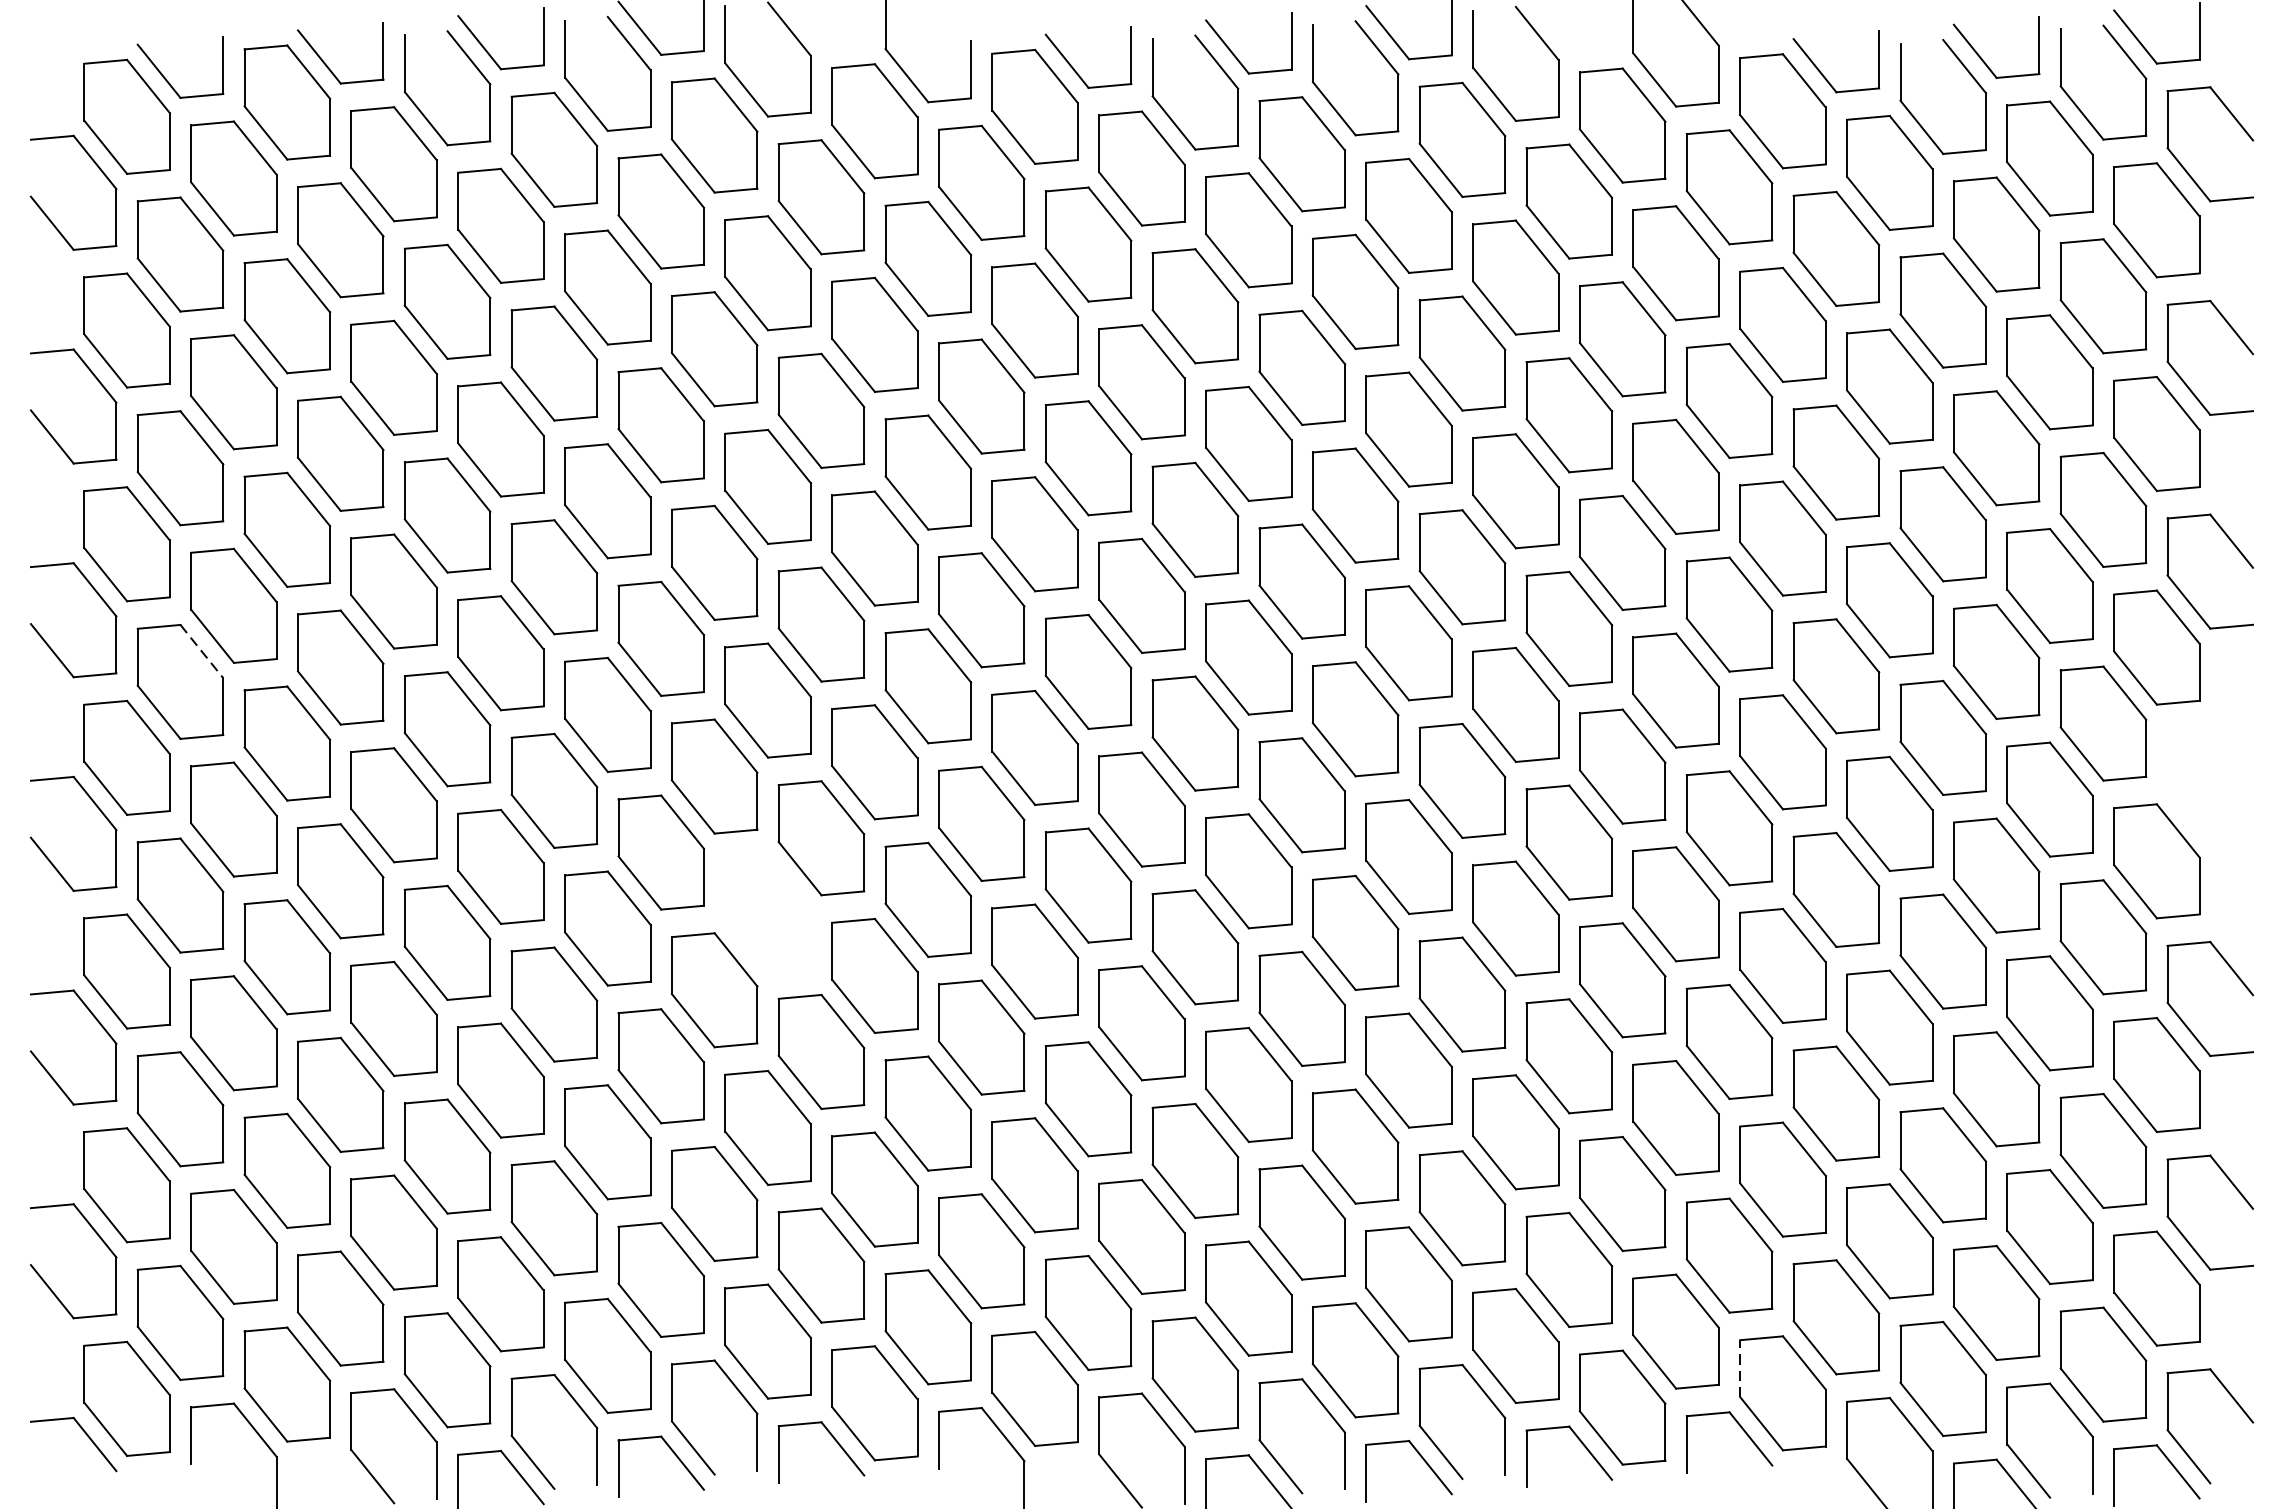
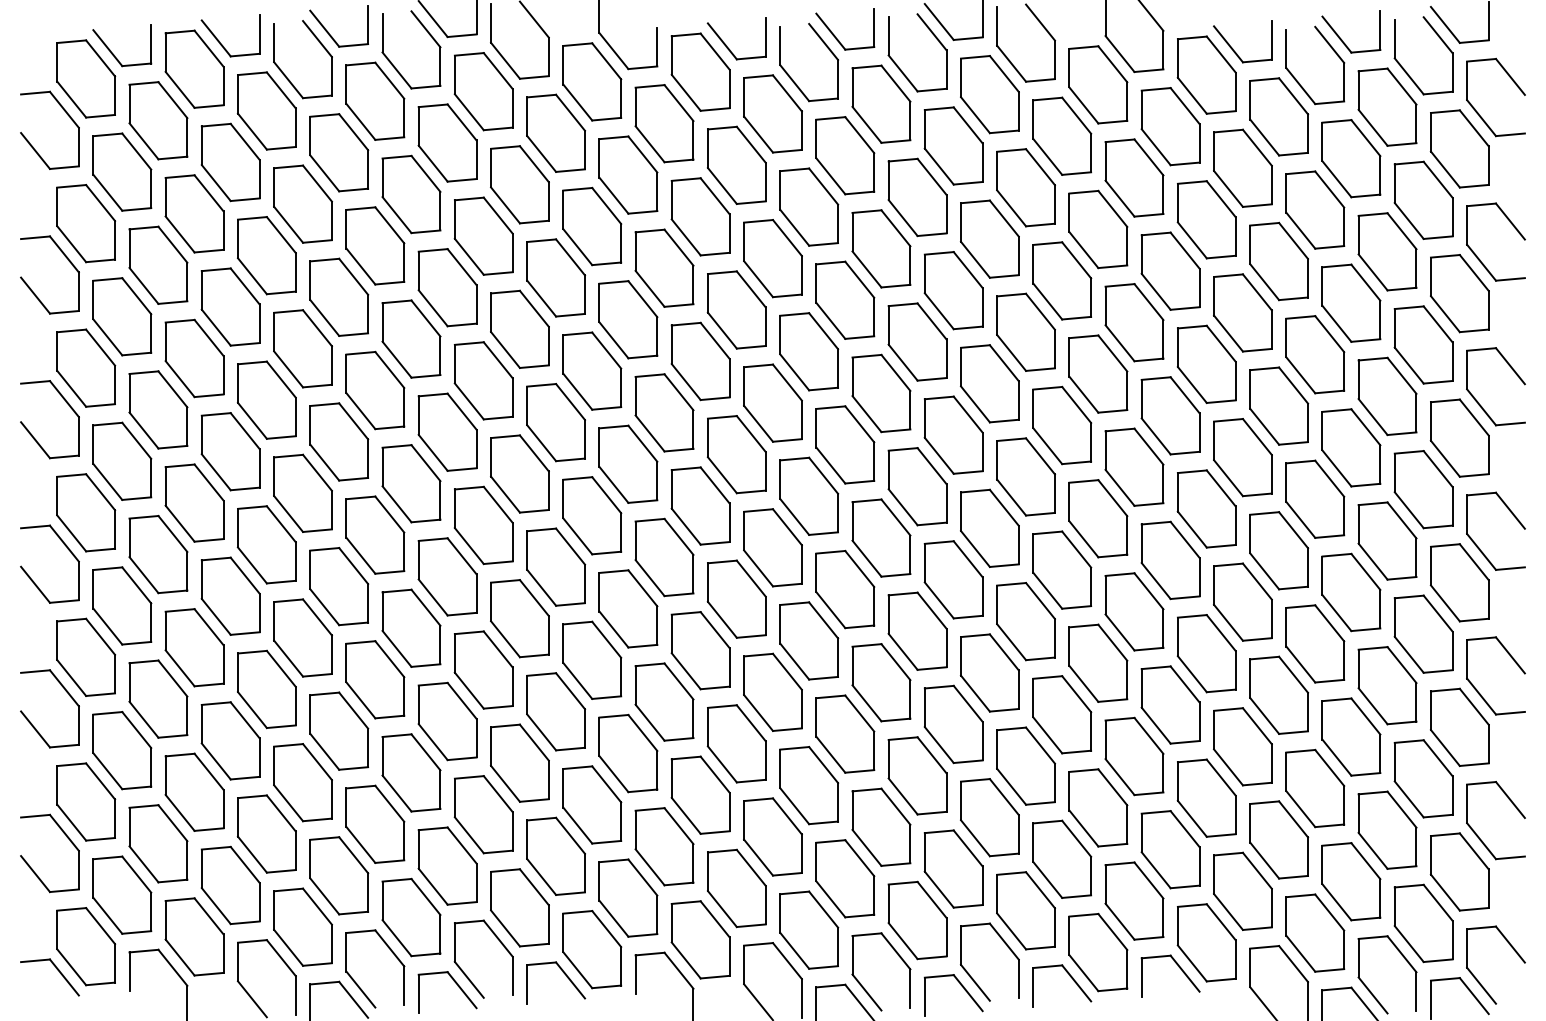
line: (202, 652) -> (137, 441), dashed -> solid
part: (2236, 763) -> (1513, 516), added
part: (767, 914) -> (519, 618), added
line: (1739, 1367) -> (1177, 925), dashed -> solid

